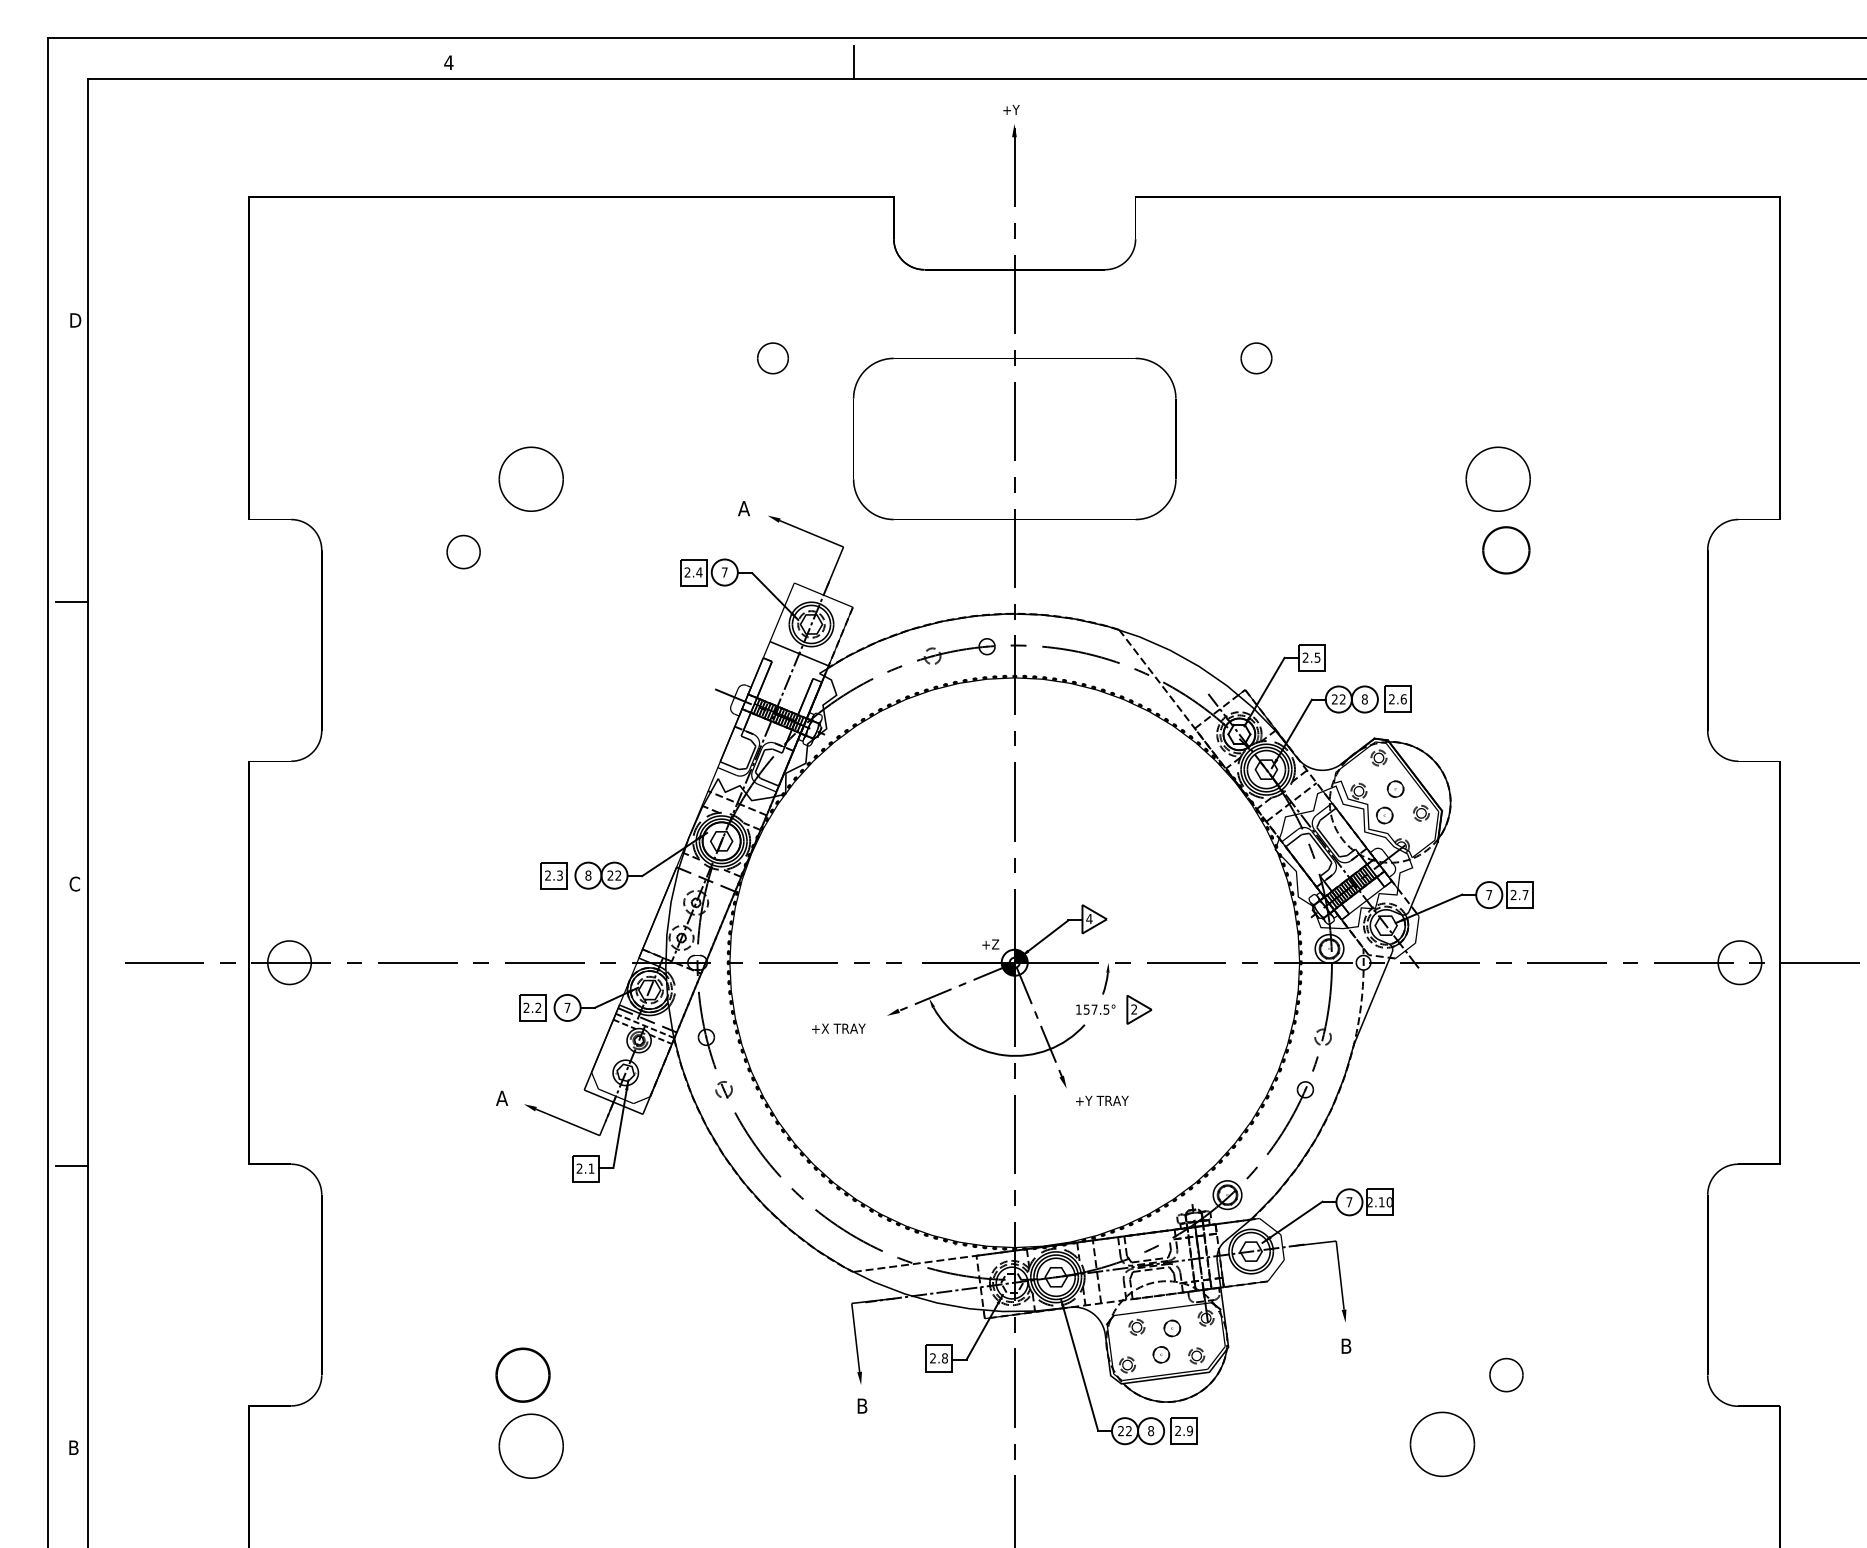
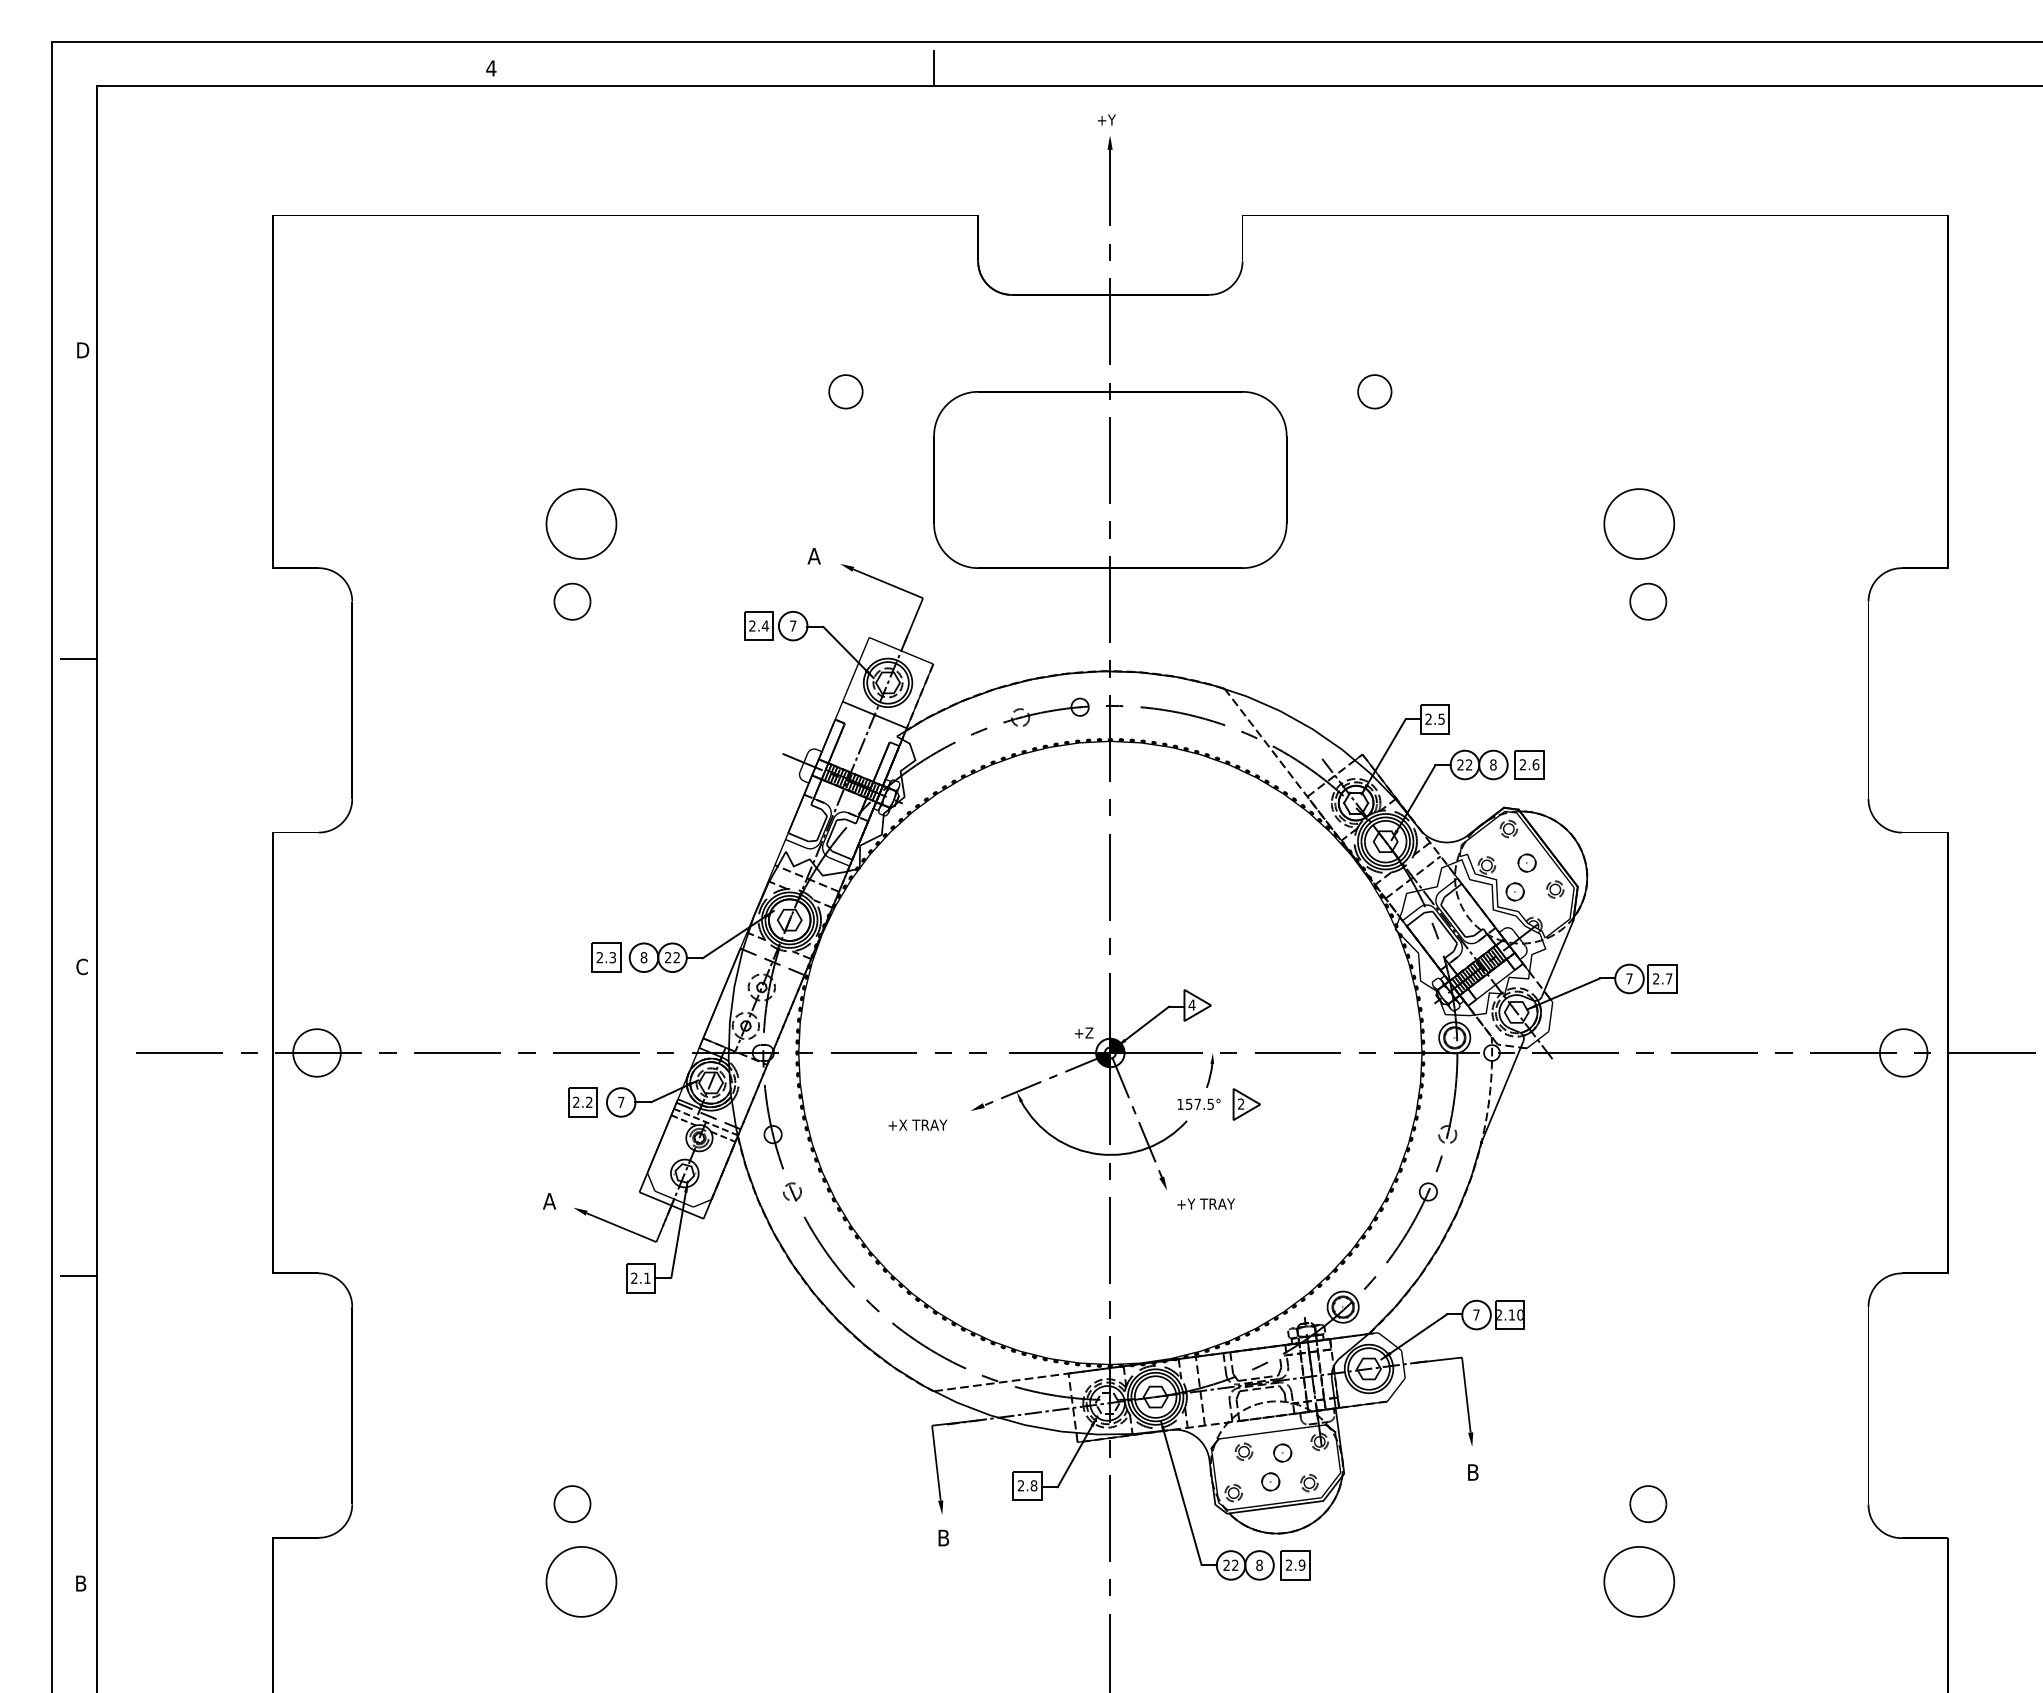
part: (1506, 550) -> (1648, 601), size x0.71
part: (463, 551) -> (572, 601), moved
part: (523, 1374) -> (572, 1503), size x0.62
part: (1442, 1444) -> (1639, 1581), moved

